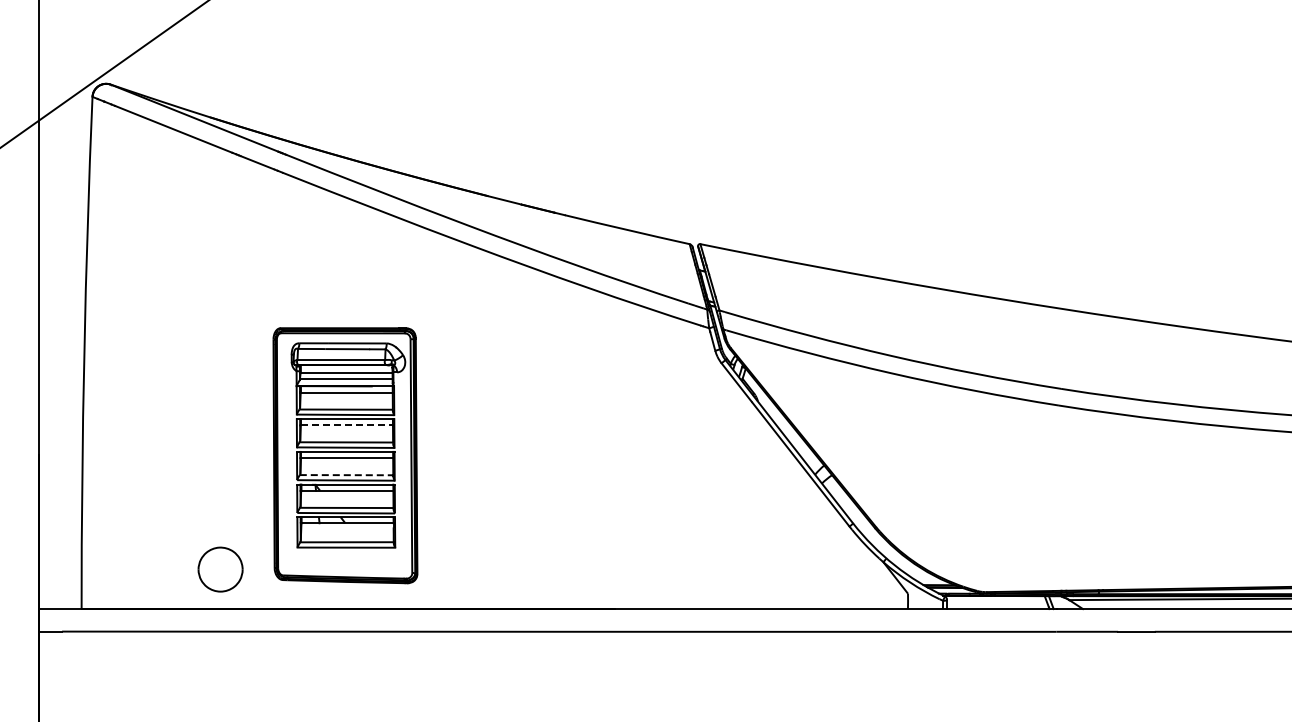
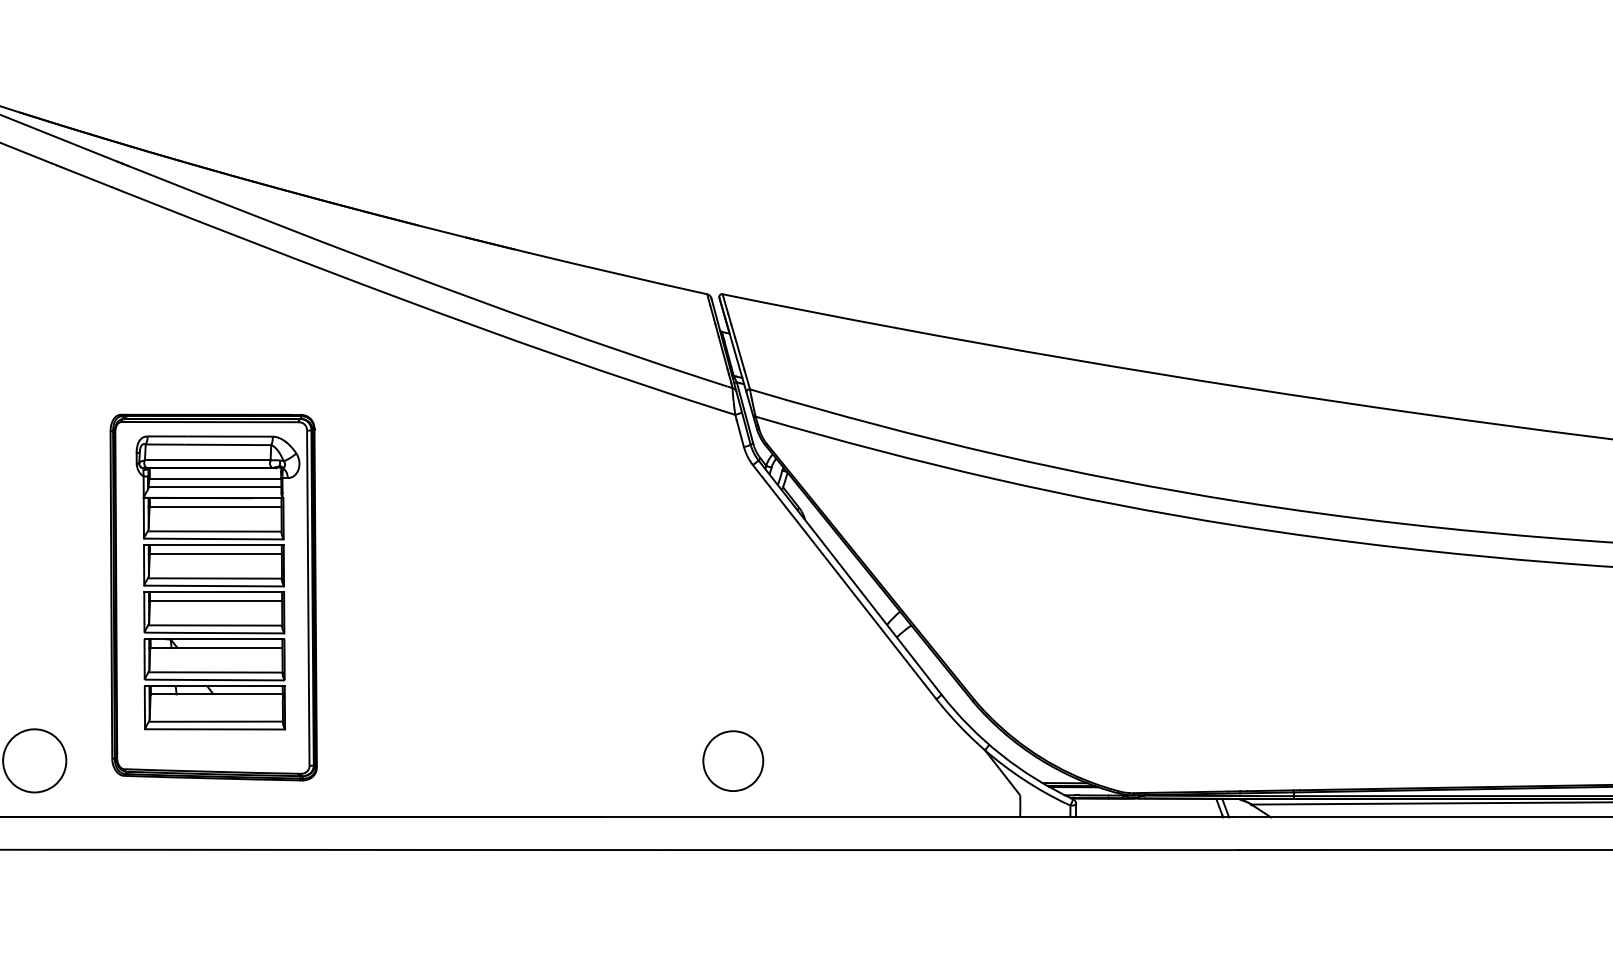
line: (347, 425) -> (216, 554), dashed -> solid
line: (346, 475) -> (215, 625), dashed -> solid
part: (707, 569) -> (732, 760), added

